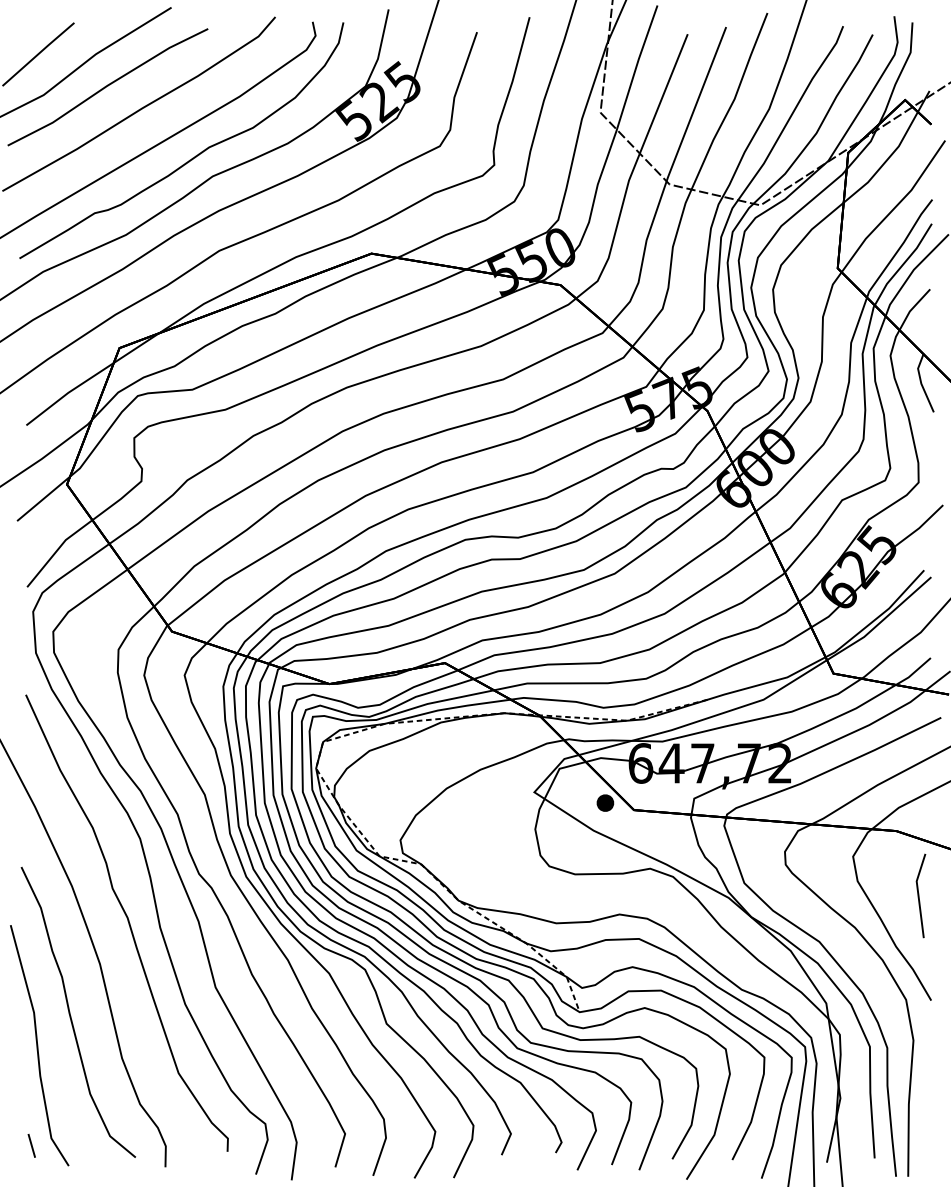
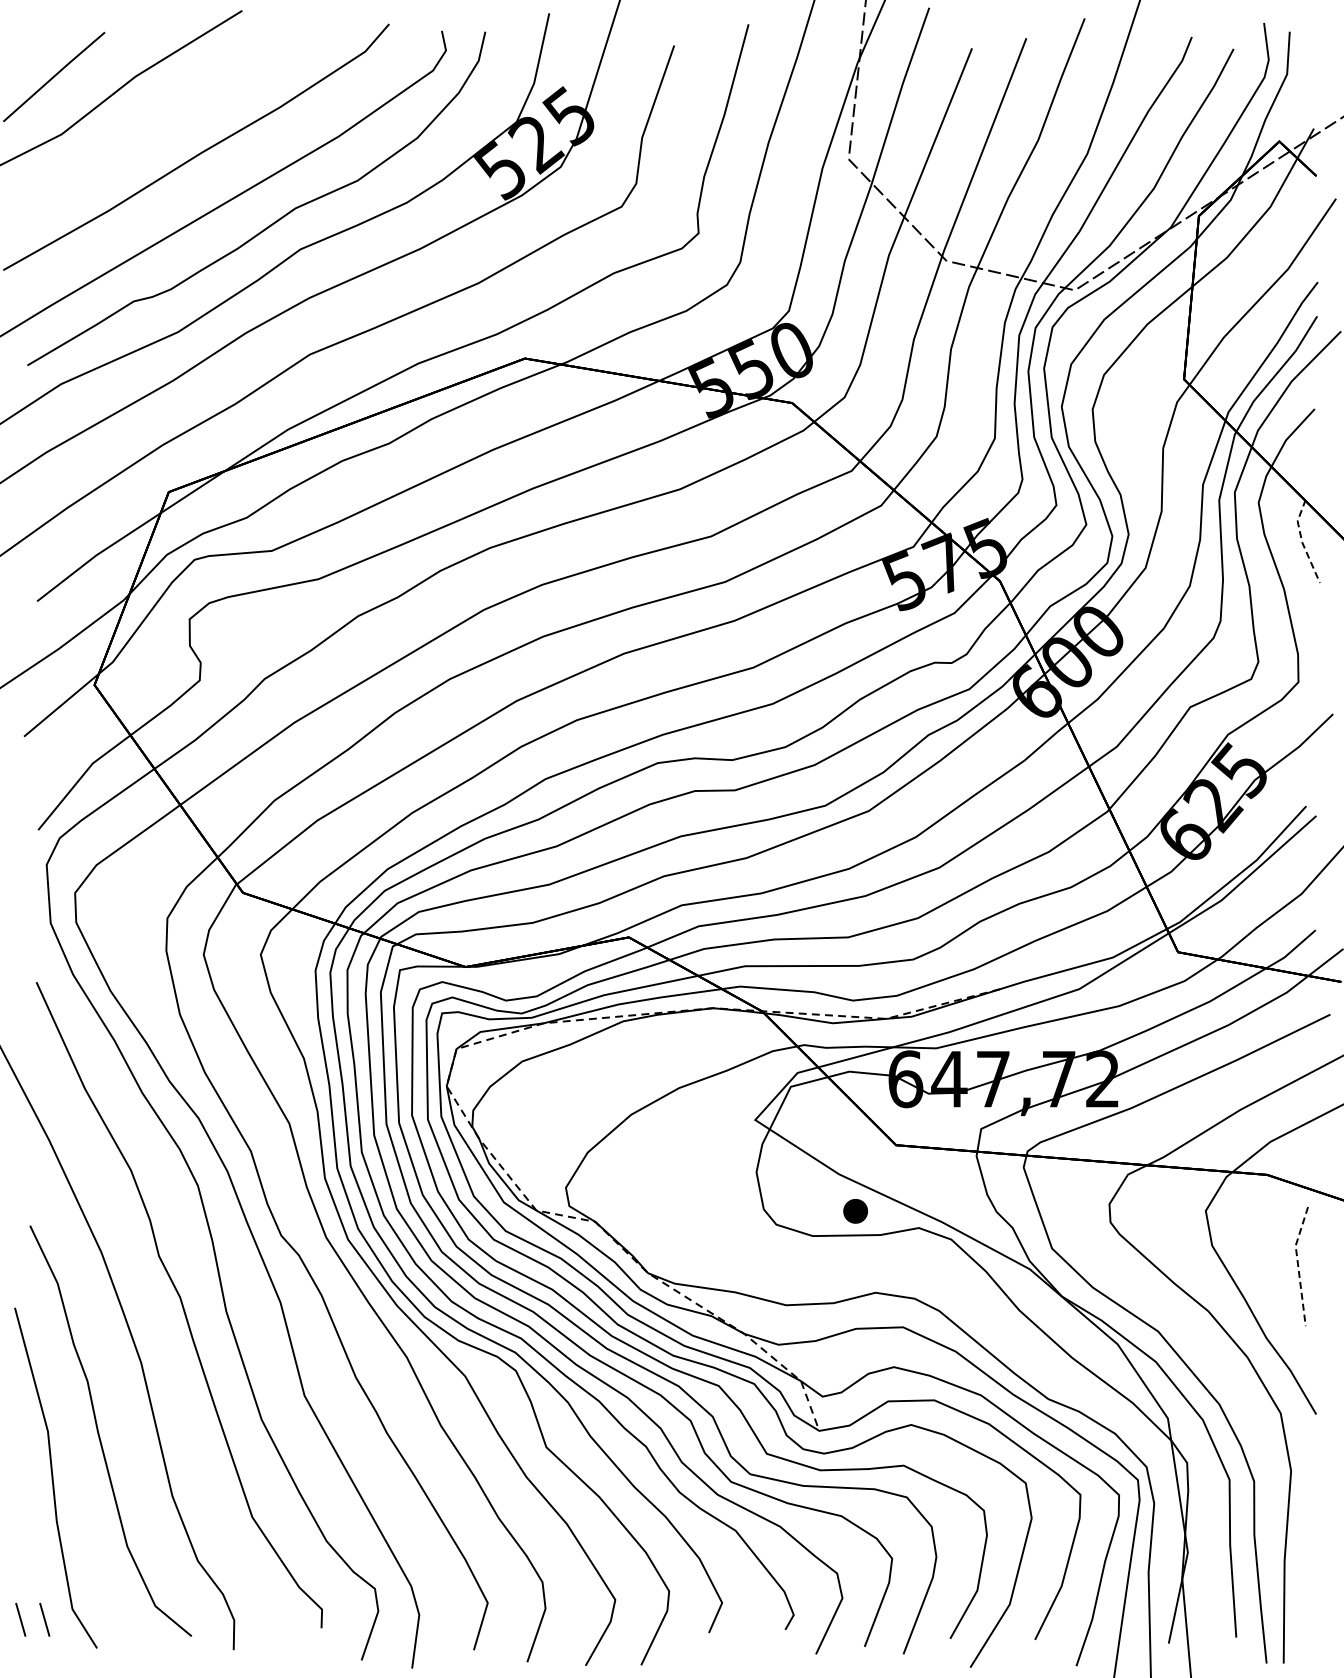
line: (107, 86) -> (151, 122), removed
line: (921, 383) -> (1302, 542), solid -> dashed
part: (605, 803) -> (855, 1211), moved
line: (918, 895) -> (1298, 1265), solid -> dashed
line: (14, 1145) -> (20, 1619), added

